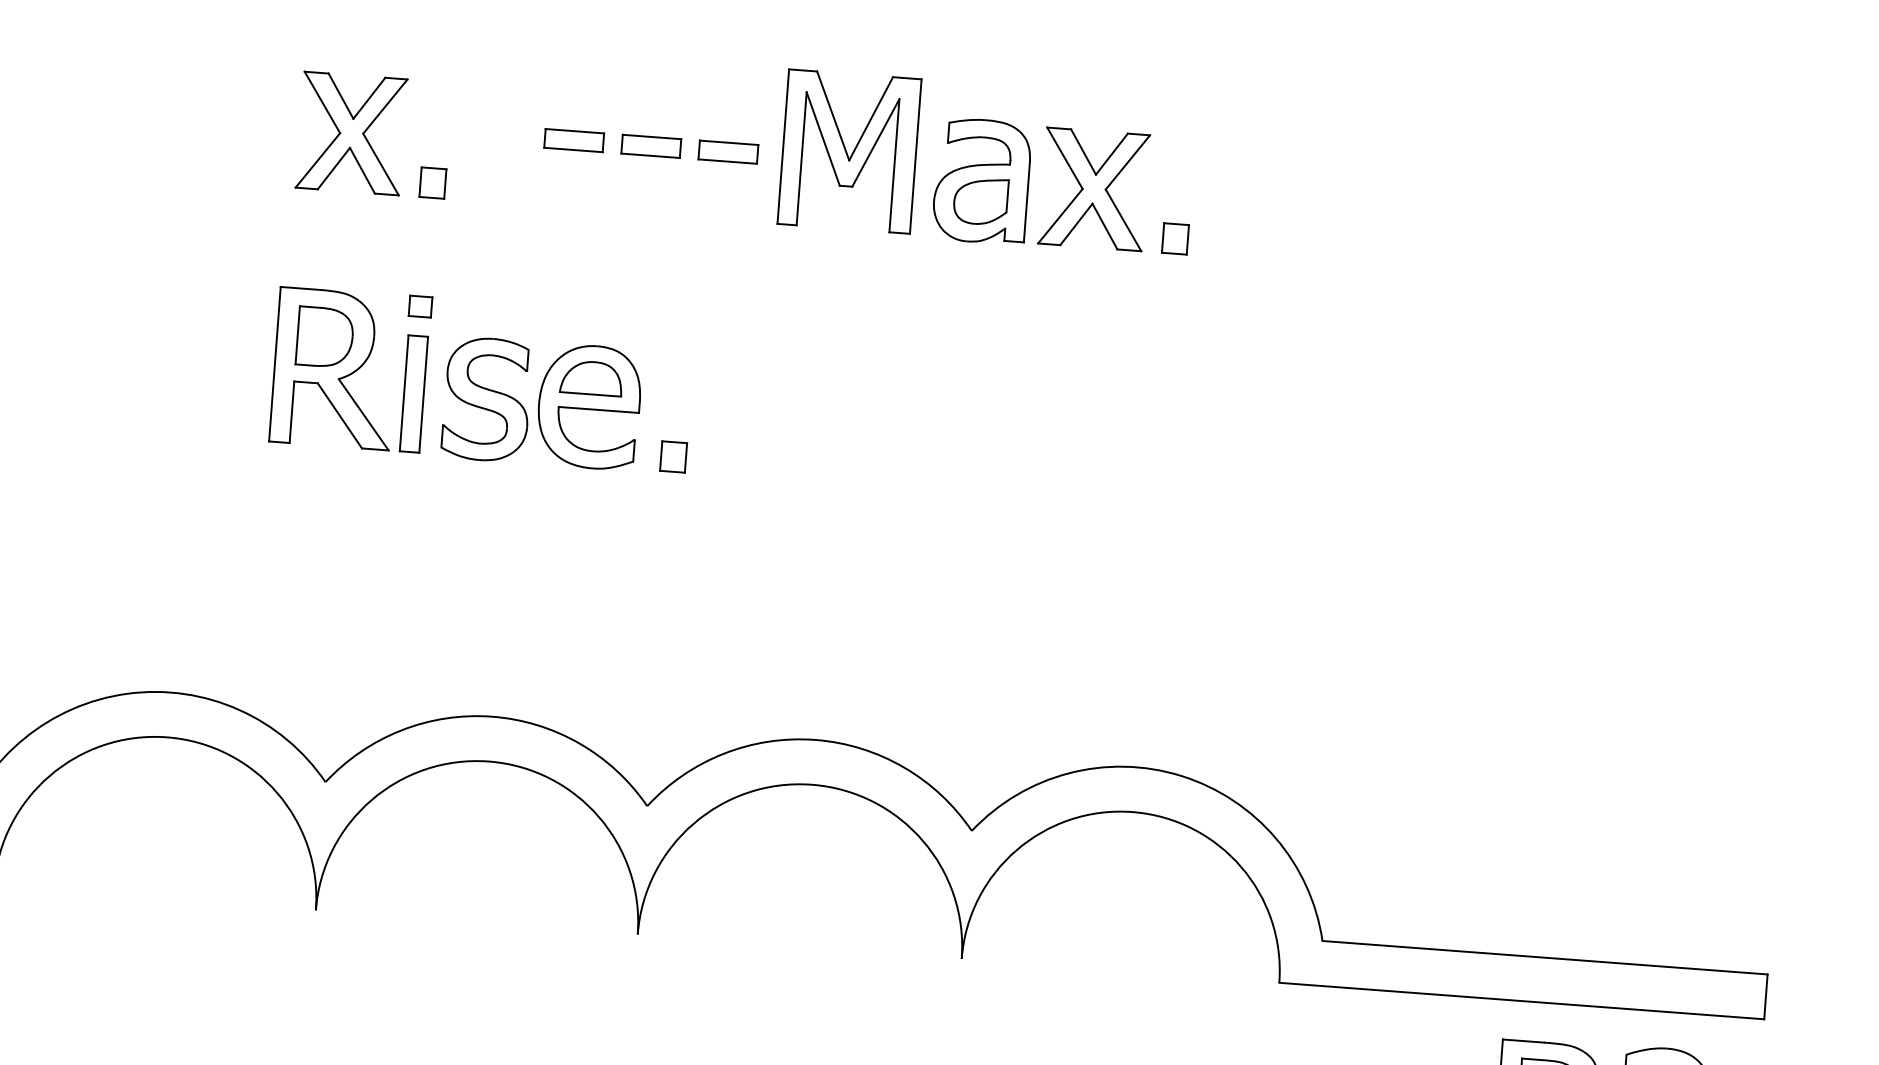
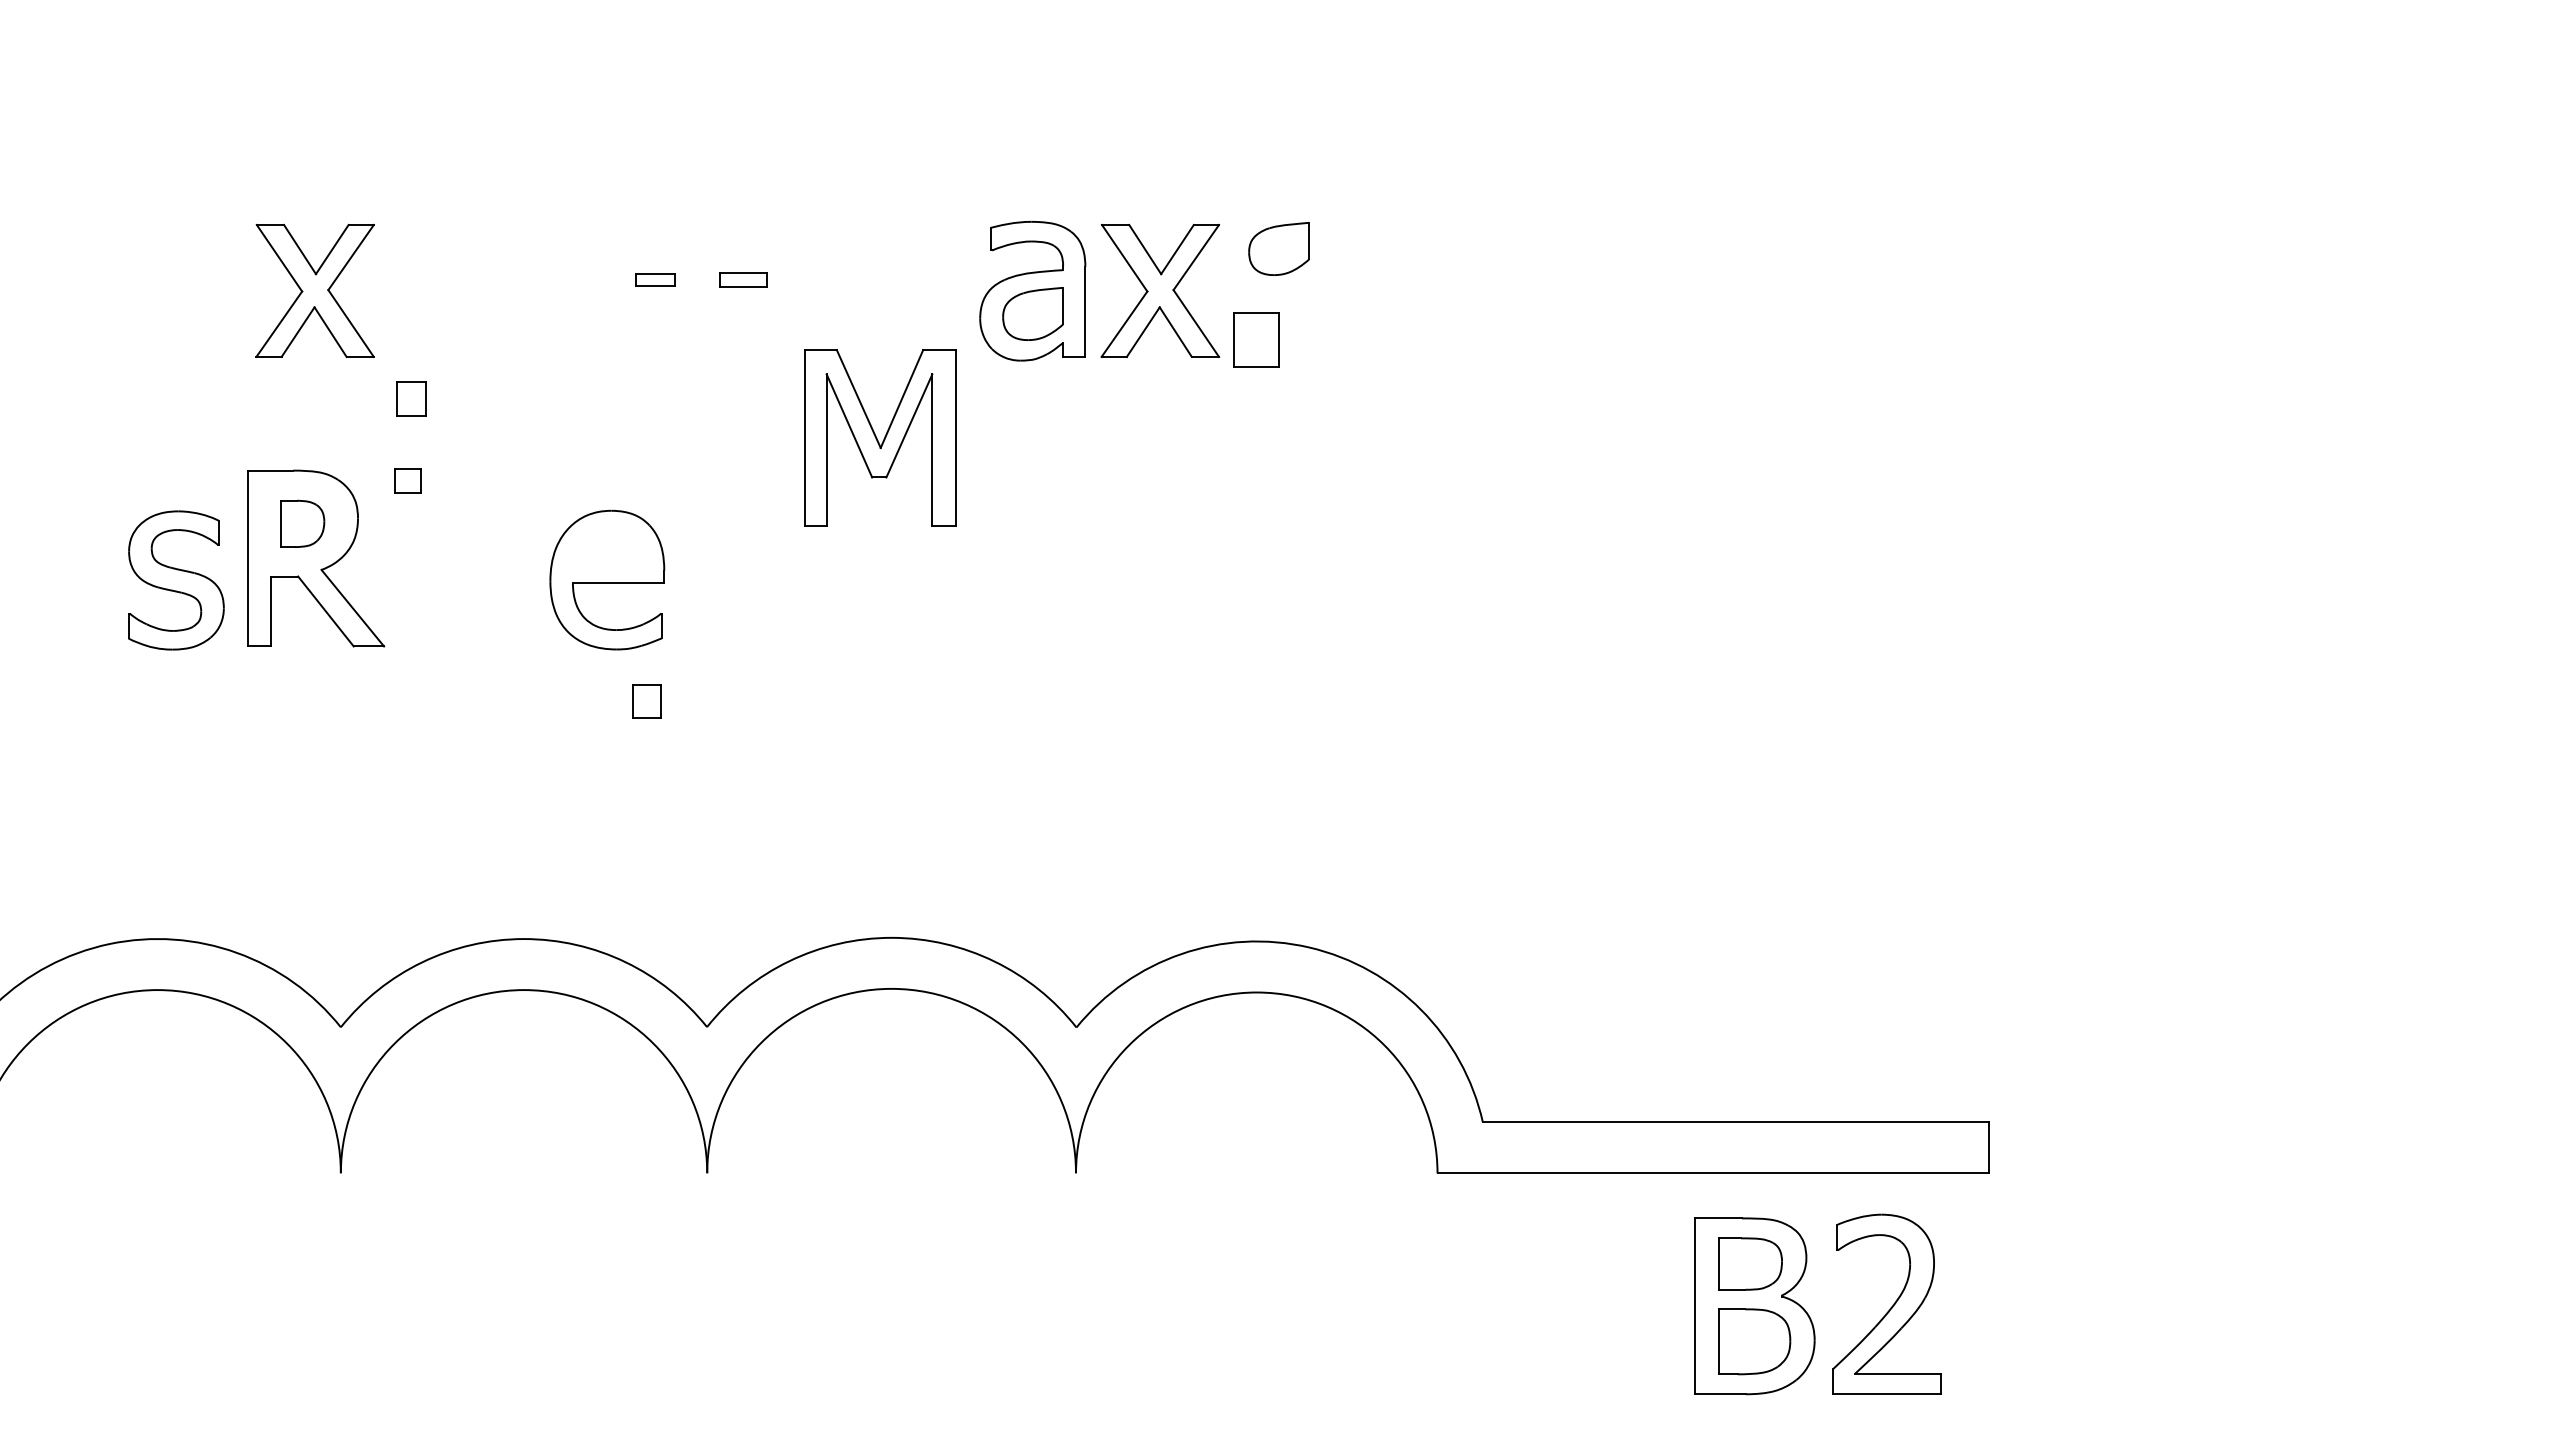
part: (574, 140) -> (567, 279), removed
part: (651, 145) -> (655, 279), size x0.6
part: (728, 151) -> (743, 279), size x0.7
part: (849, 151) -> (880, 437), moved
part: (1200, 159) -> (1278, 248), added
part: (433, 182) -> (411, 398), moved
part: (1175, 238) -> (1256, 339), size x1.6
part: (325, 337) -> (302, 523), size x0.7
part: (591, 378) -> (607, 547), removed
part: (413, 394) -> (407, 580), removed
part: (487, 399) -> (176, 580), moved
part: (673, 456) -> (646, 701), moved

